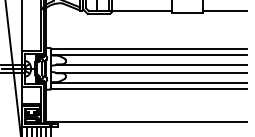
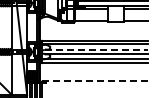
line: (153, 64) -> (97, 49), solid -> dashed
line: (145, 121) -> (93, 80), solid -> dashed

